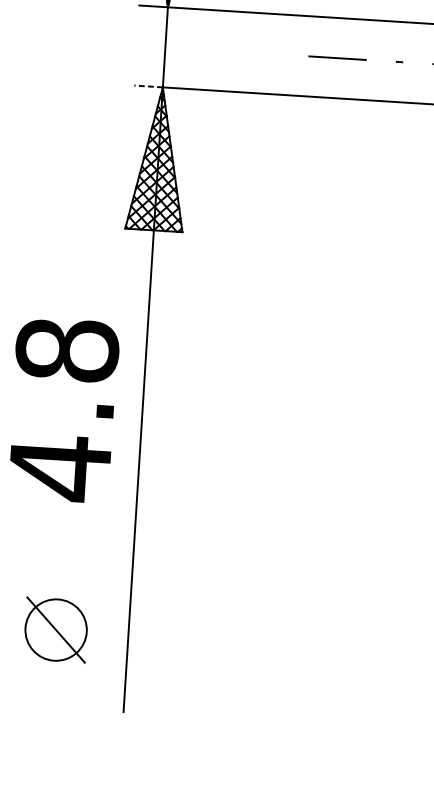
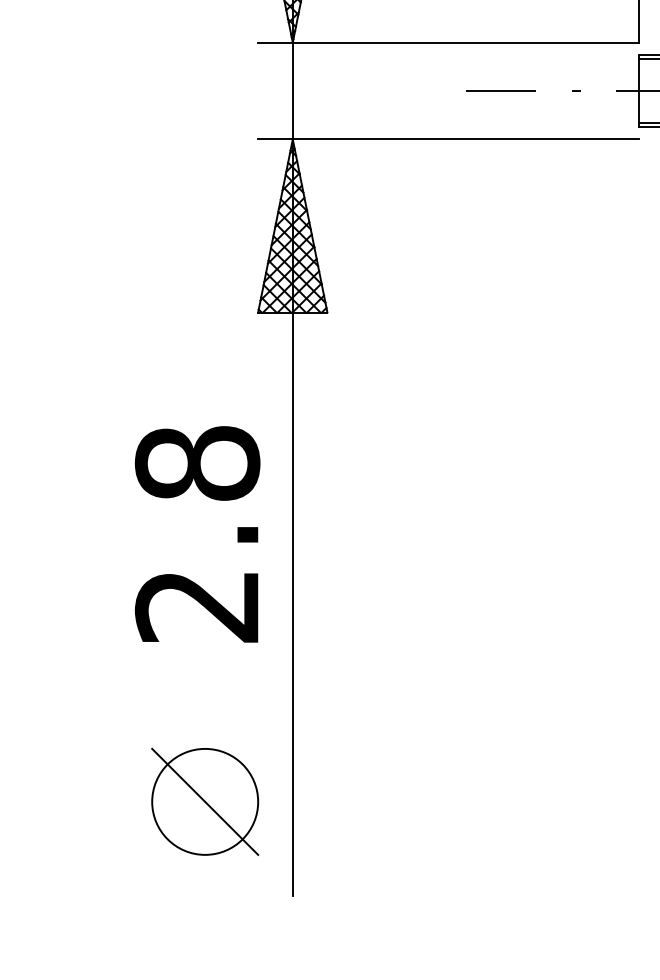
line: (147, 86) -> (274, 139), dashed -> solid
text: (59, 468) -> (196, 606), 4.8 -> 2.8
part: (56, 629) -> (205, 801), size x1.43

